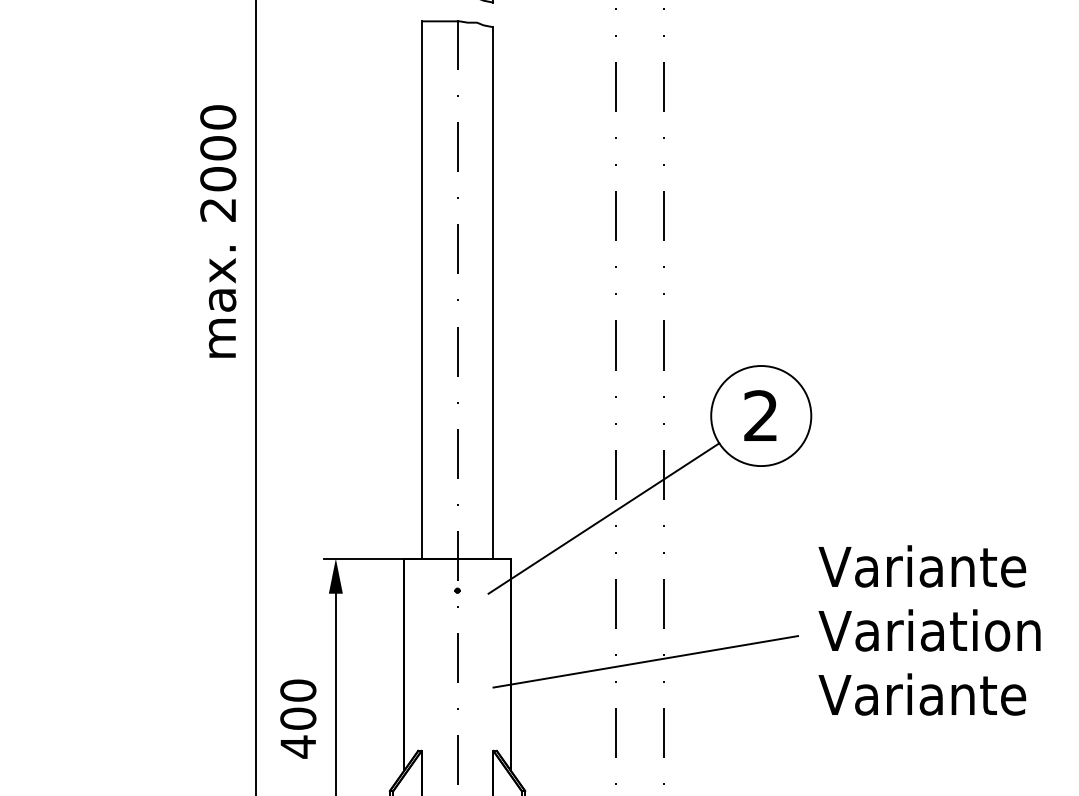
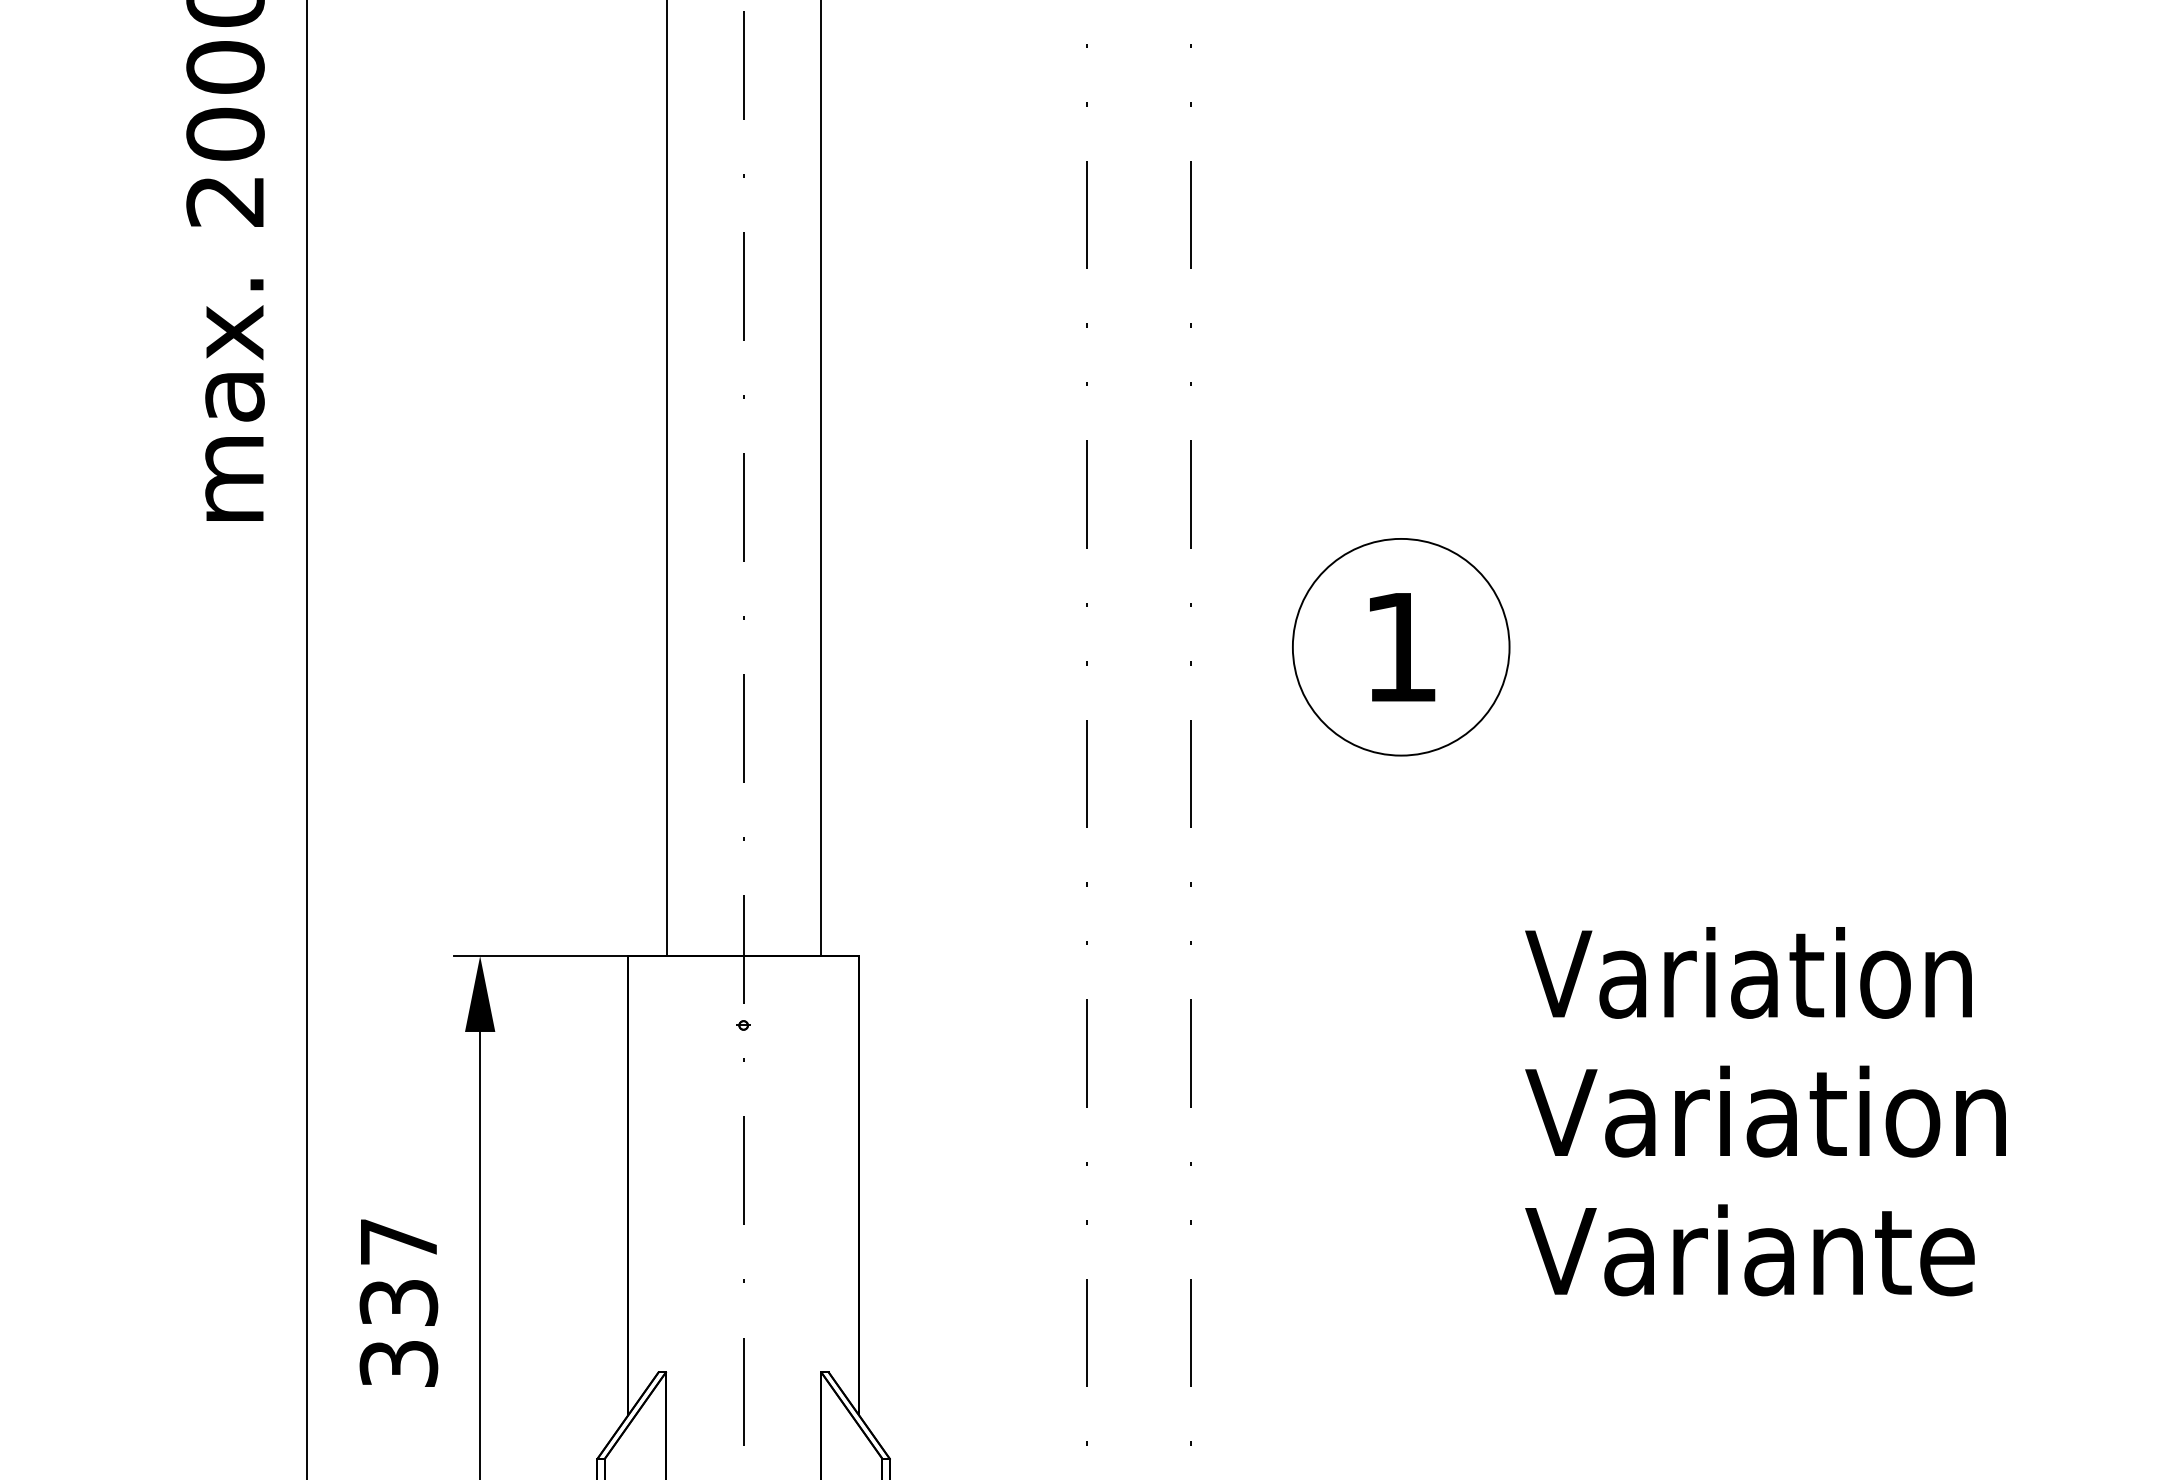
text: (760, 415) -> (1399, 646), 2 -> 1
line: (603, 518) -> (1059, 869), removed
text: (923, 566) -> (1752, 973), Variante -> Variation
line: (645, 661) -> (1150, 1178), removed
text: (298, 718) -> (399, 1302), 400 -> 337

